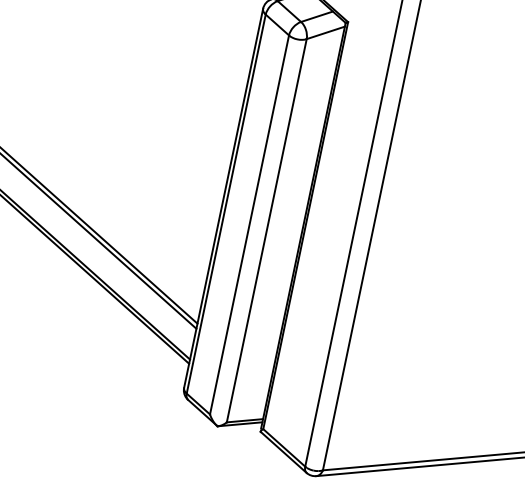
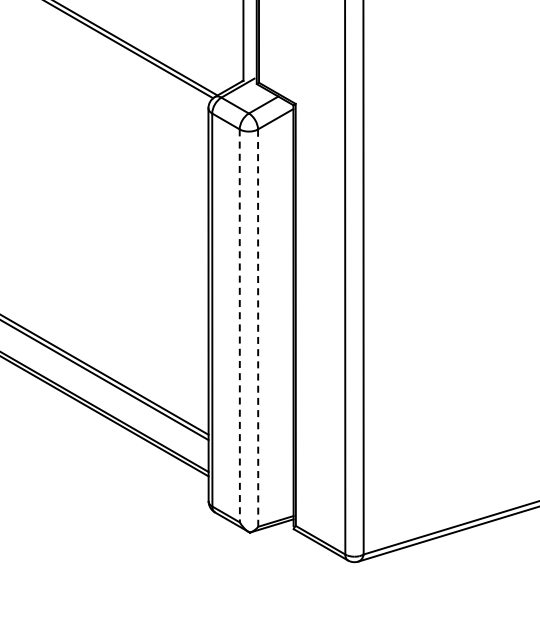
line: (249, 224) -> (239, 325), solid -> dashed
line: (267, 231) -> (258, 328), solid -> dashed

